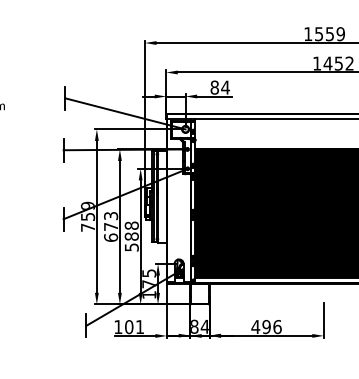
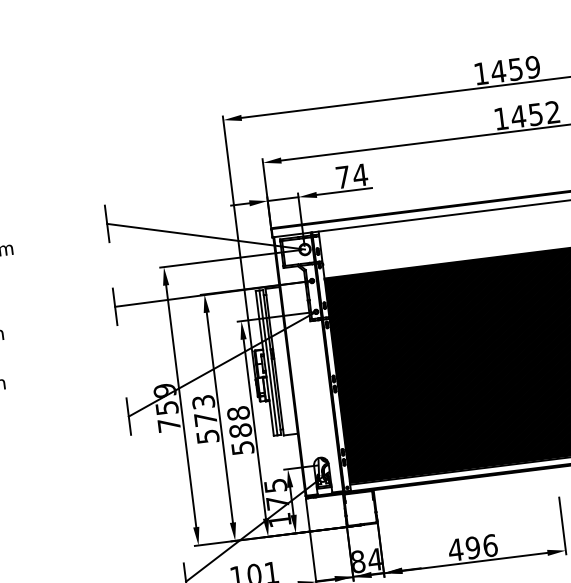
text: (318, 34) -> (497, 72), 1559 -> 1459
text: (214, 87) -> (342, 177), 84 -> 74
text: (111, 237) -> (208, 436), 673 -> 573

